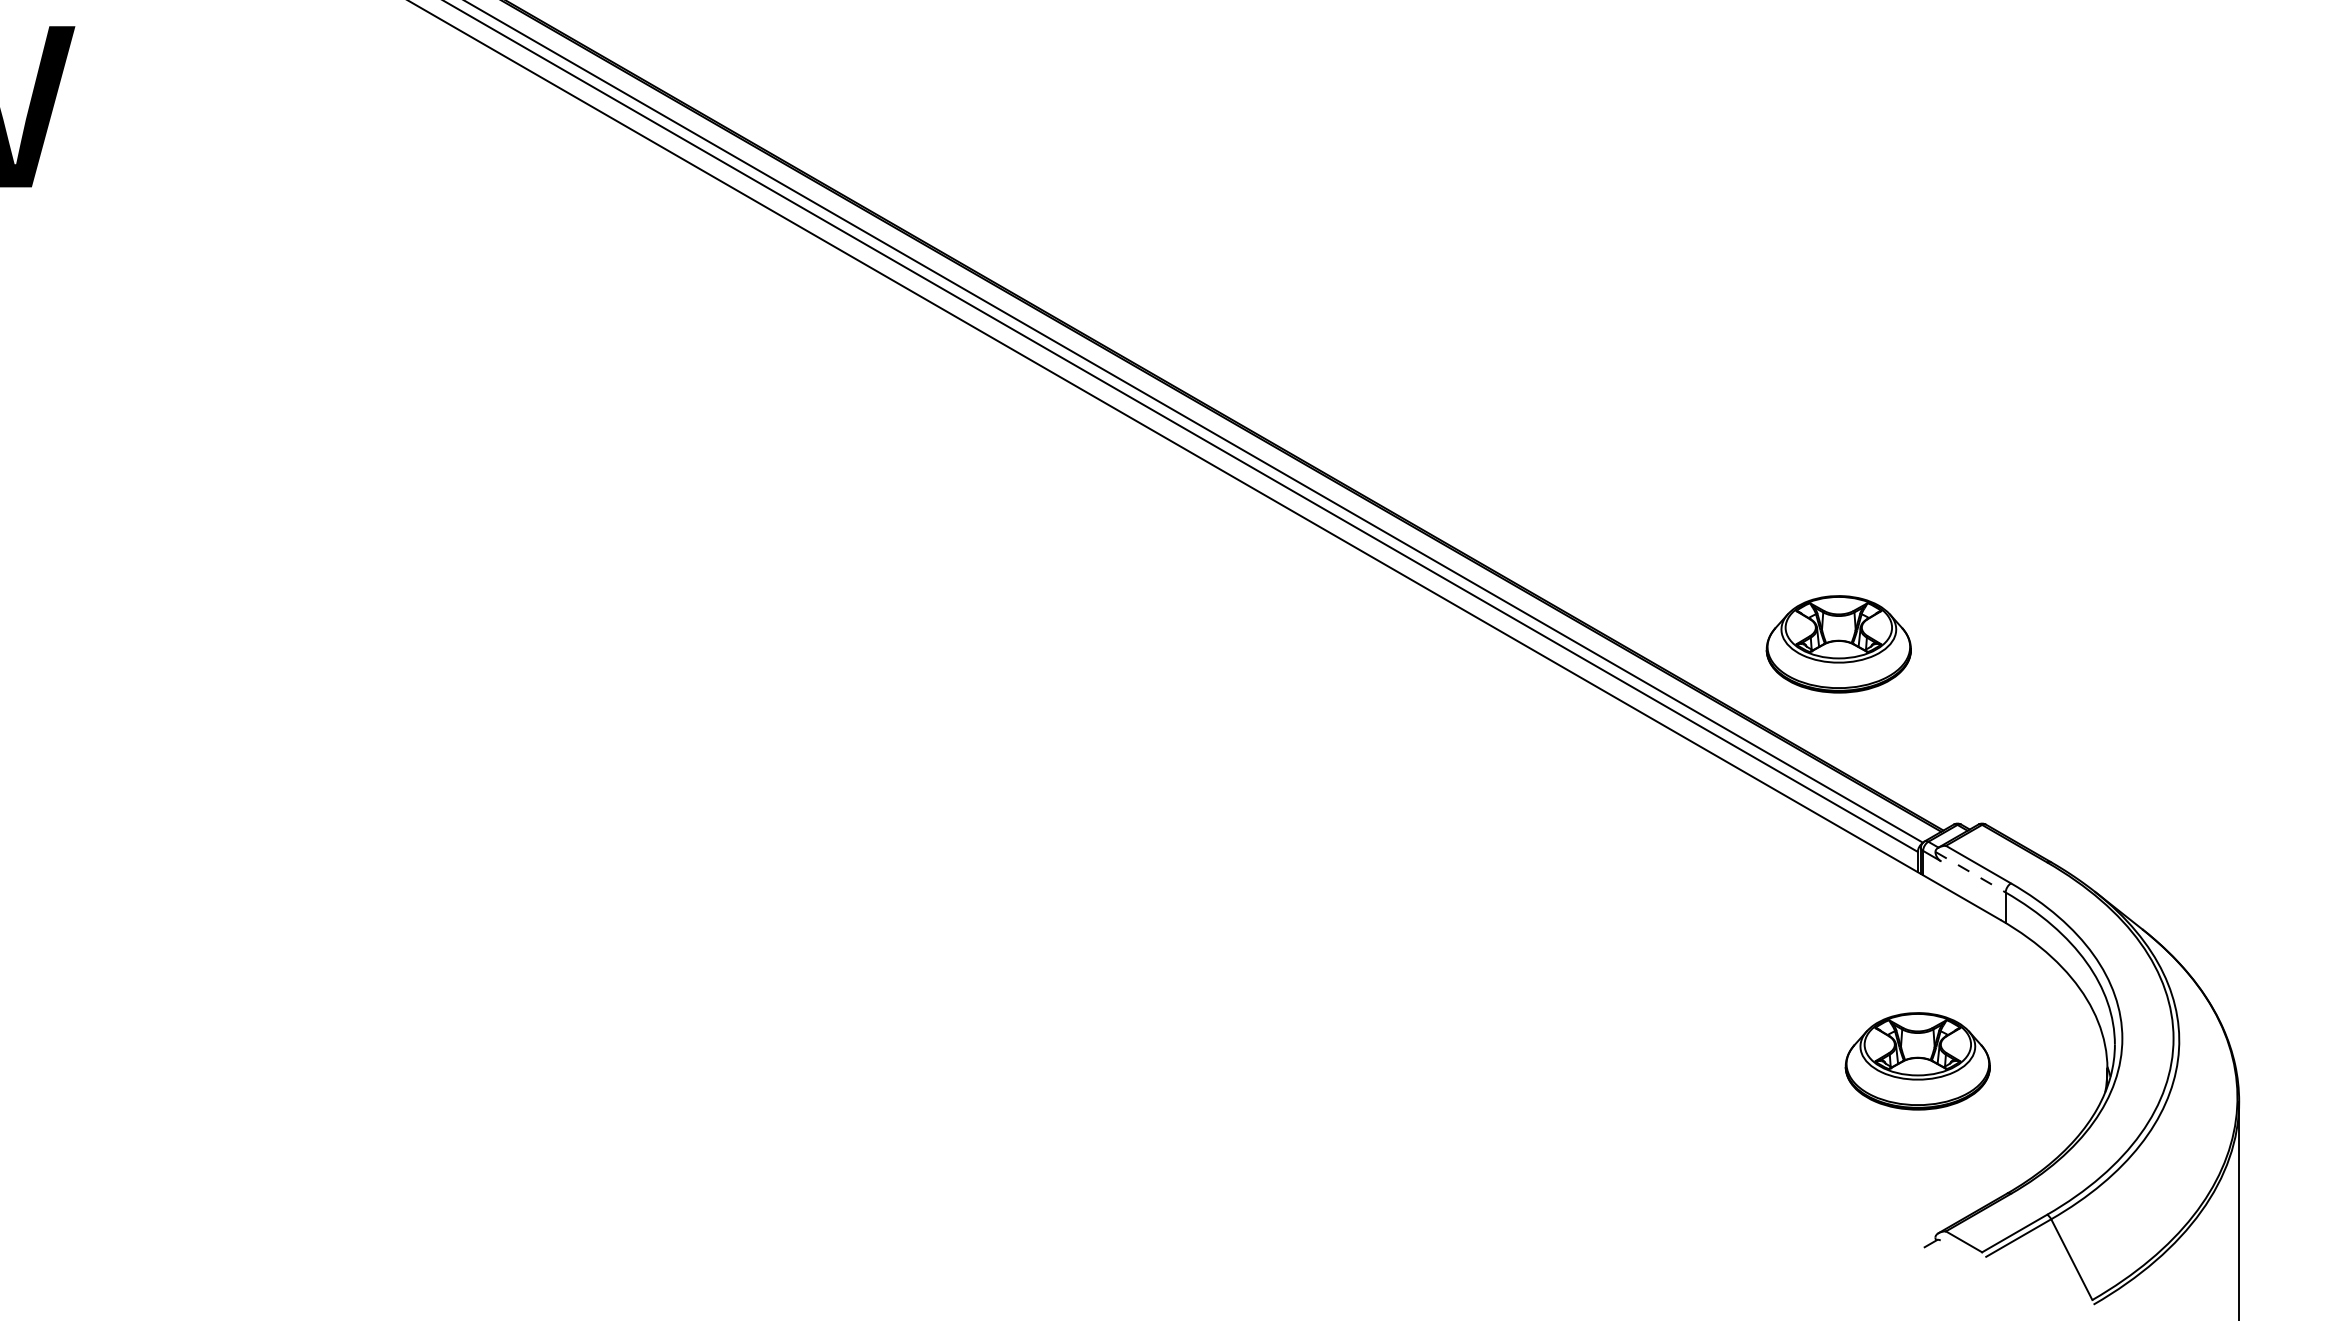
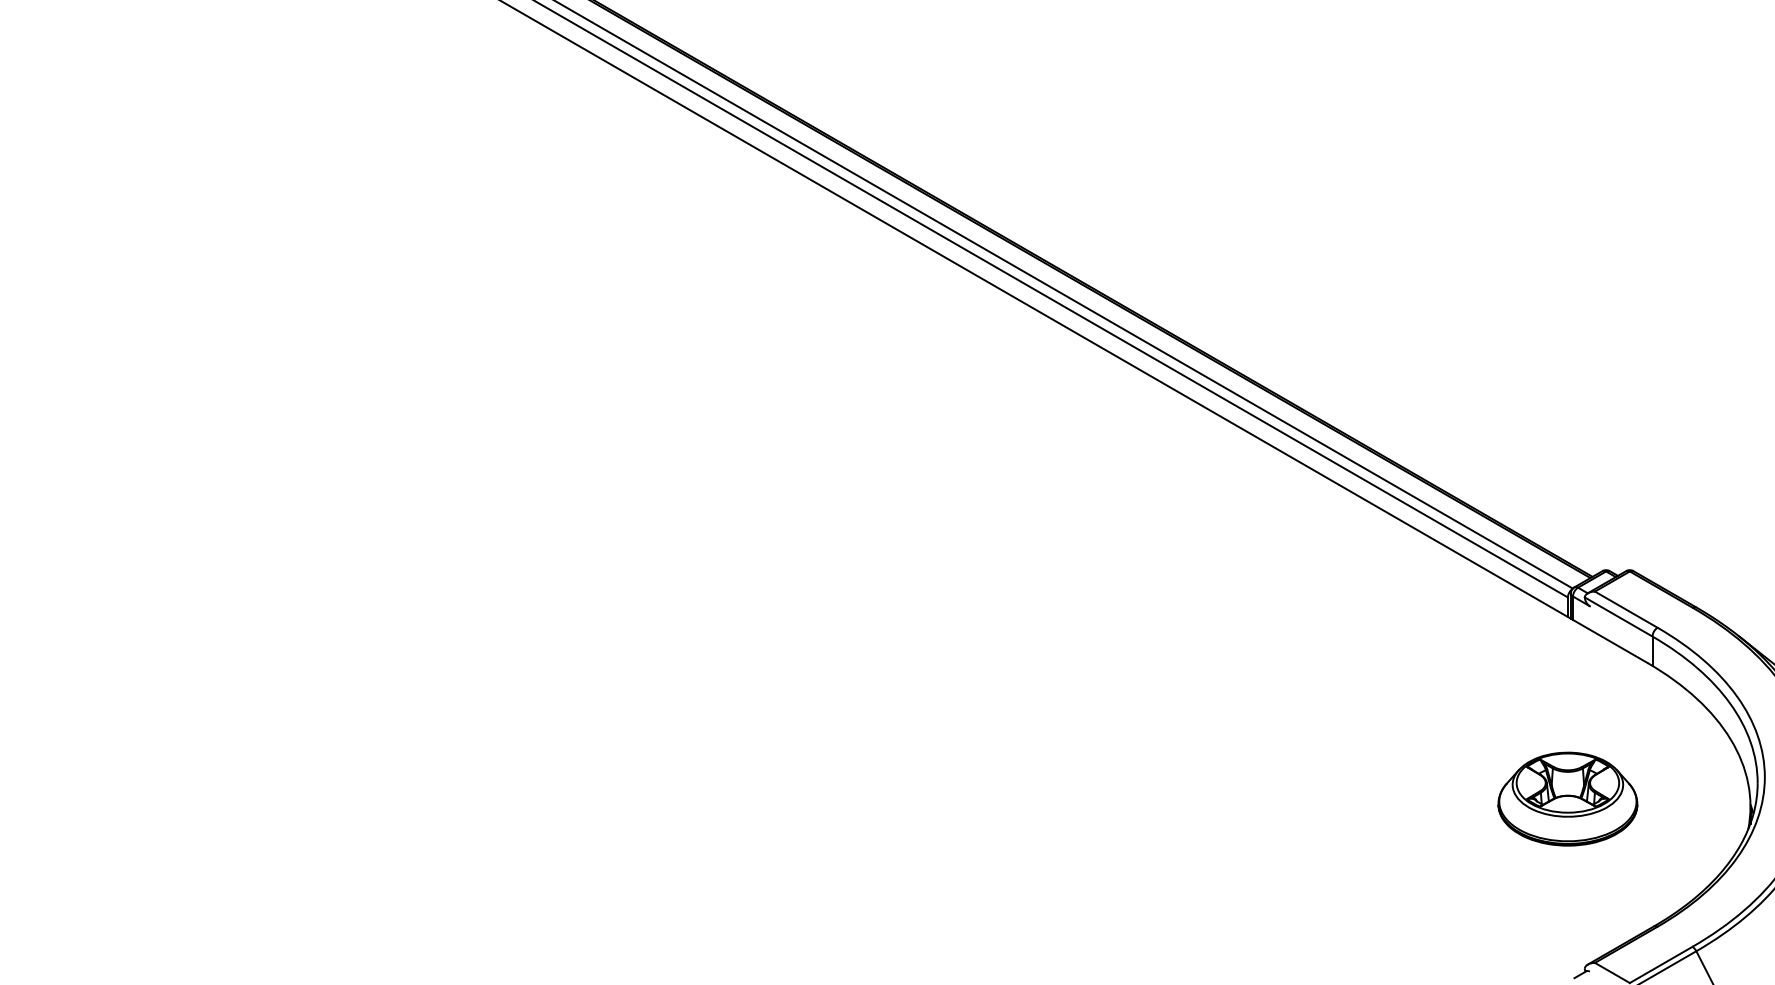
part: (1838, 644) -> (1491, 397), removed
line: (1970, 872) -> (1618, 617), dashed -> solid

